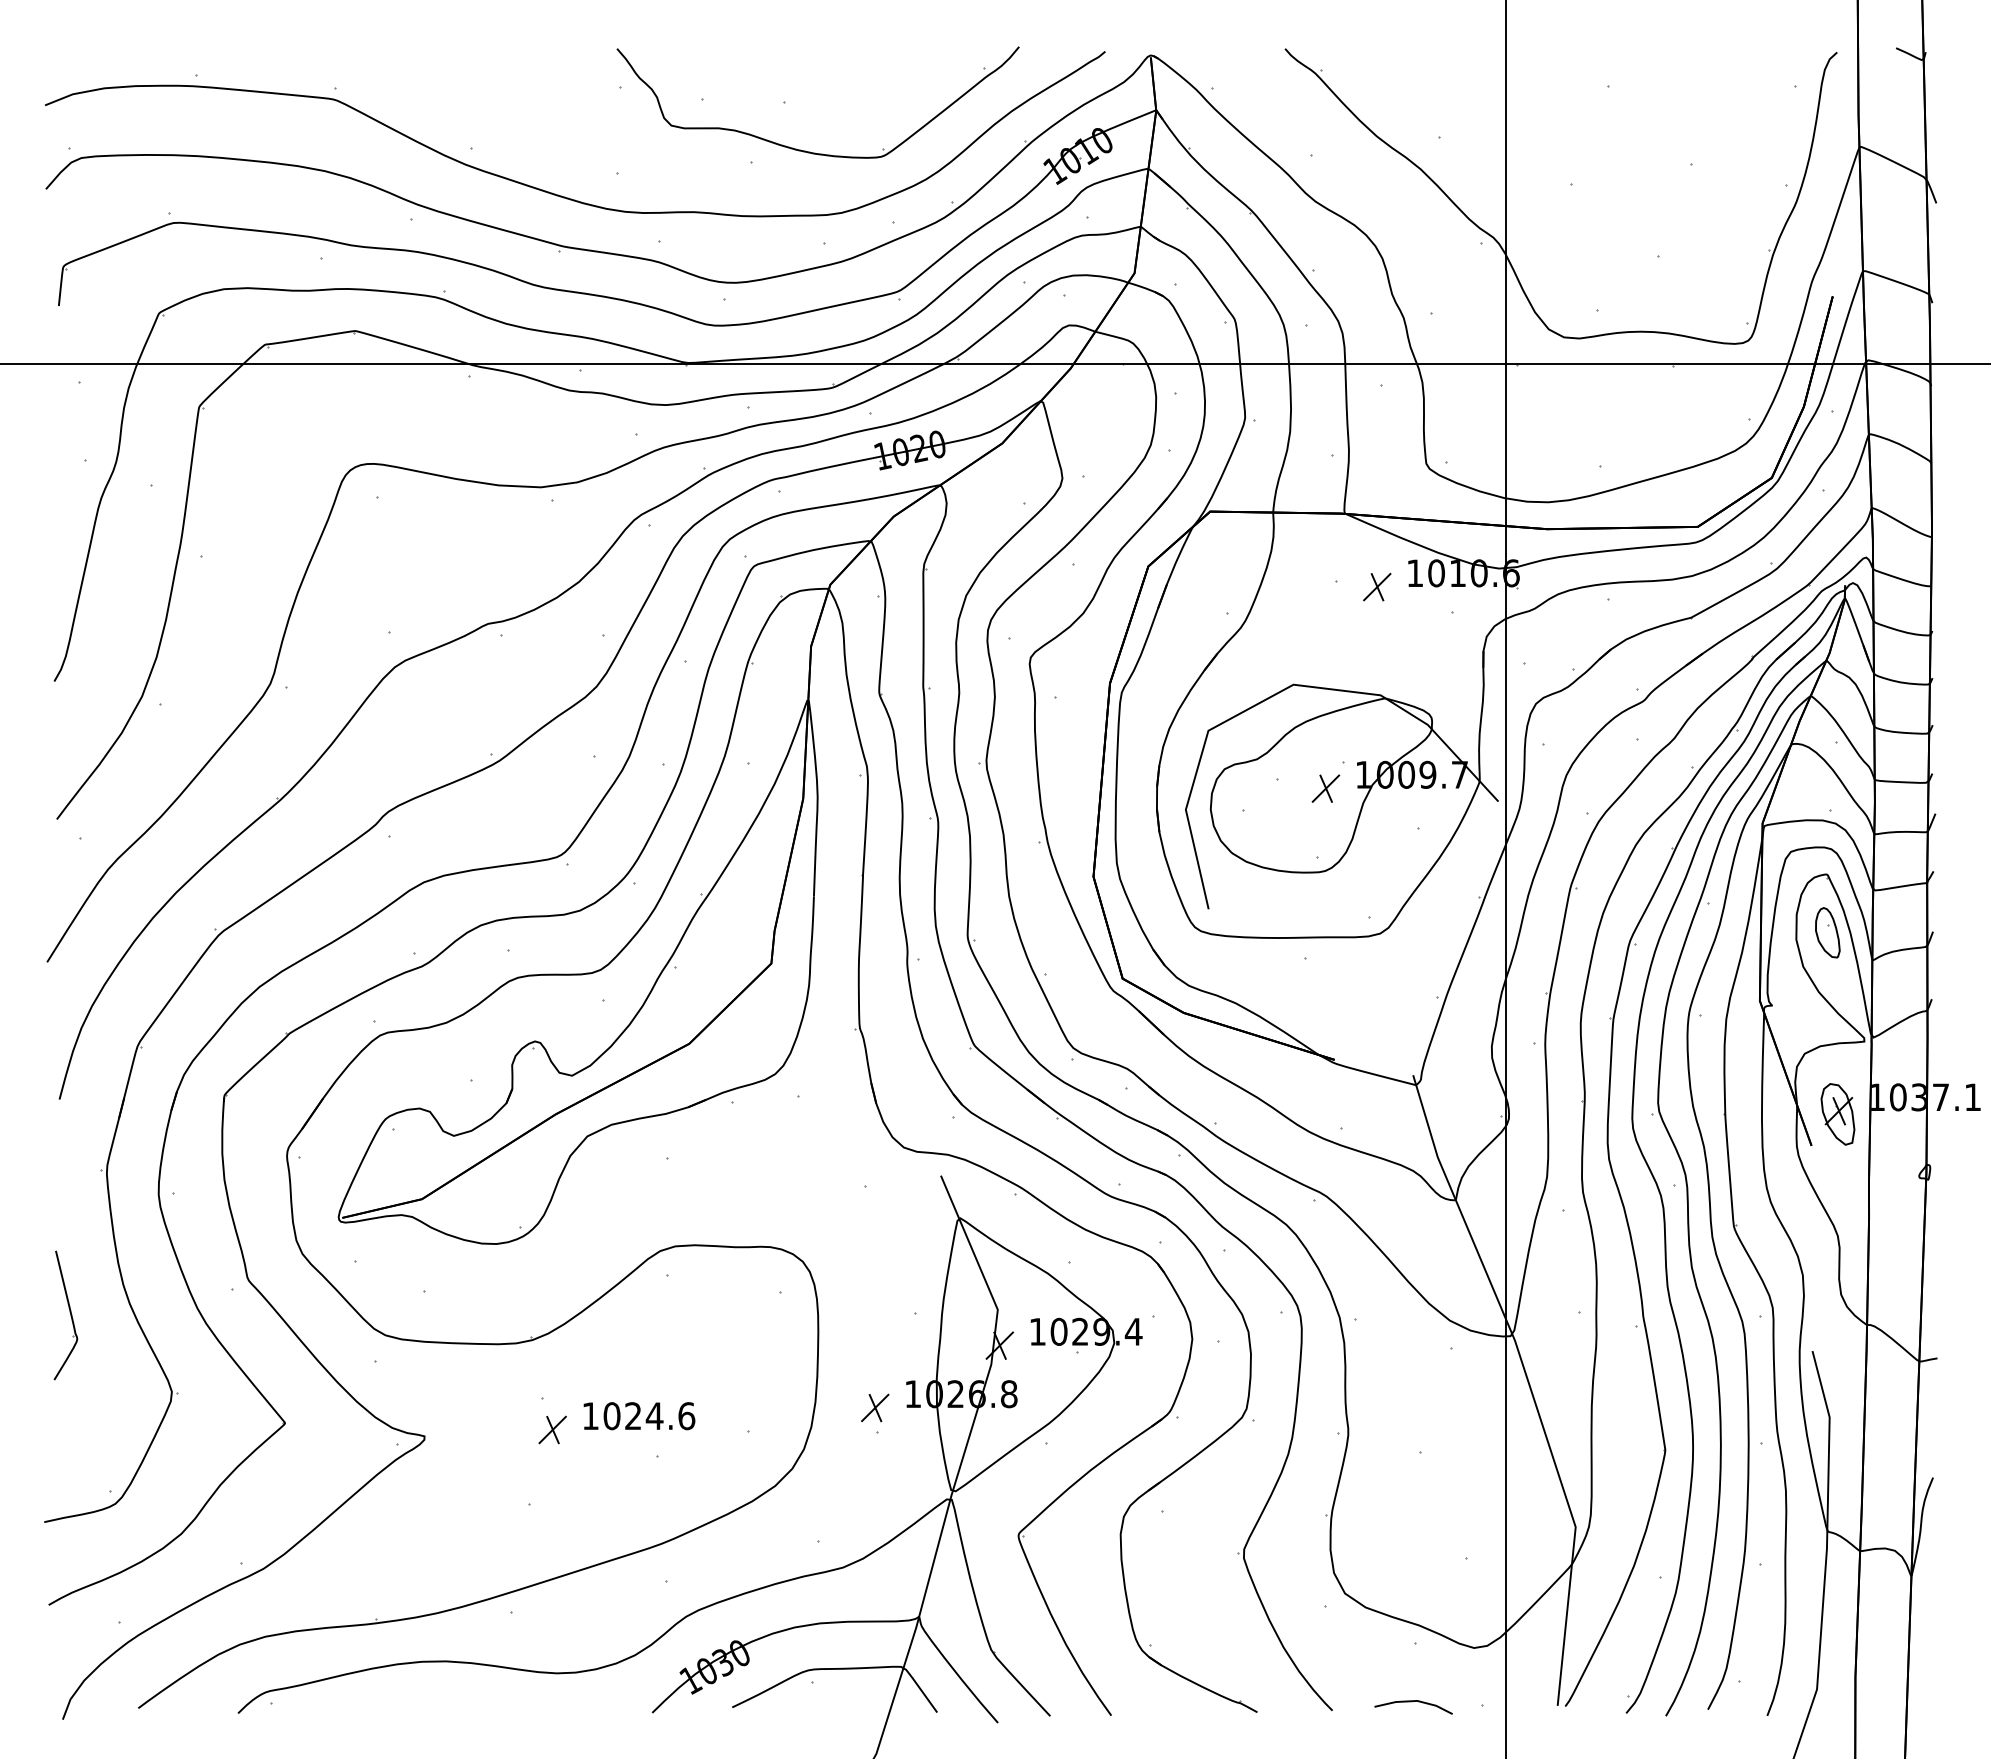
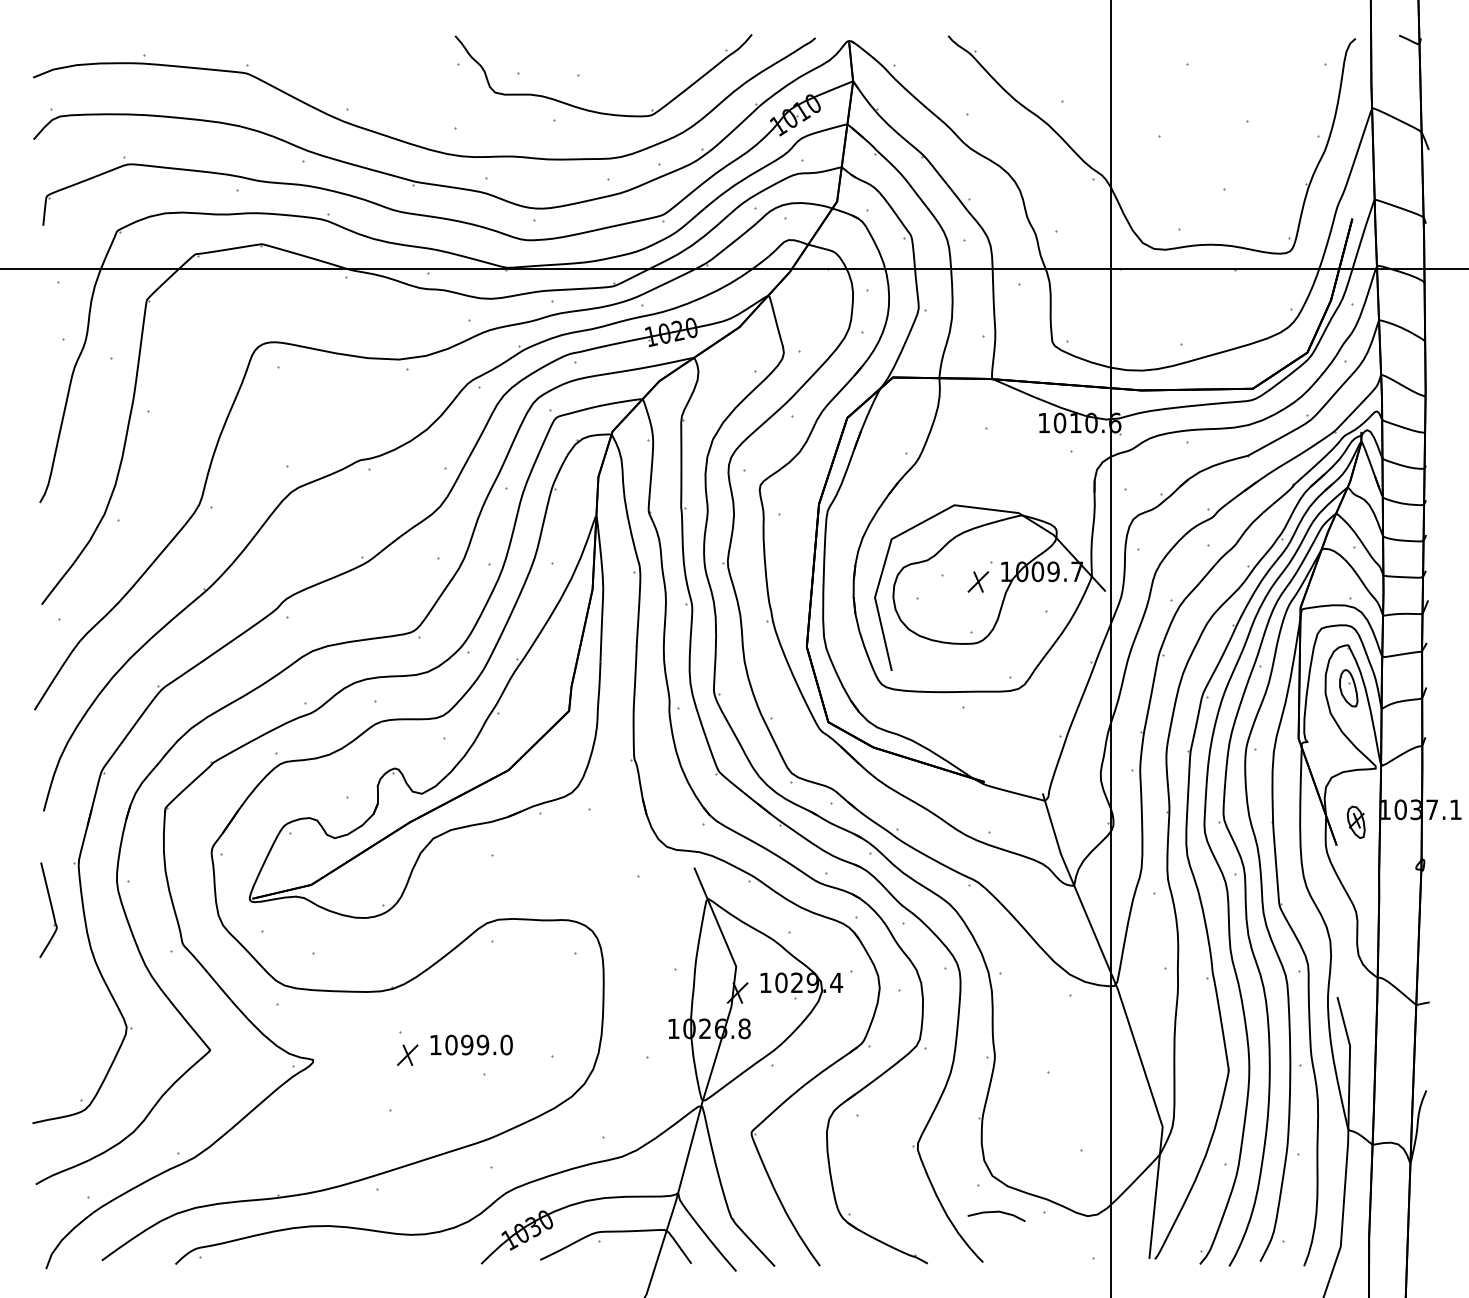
part: (1377, 586) -> (1016, 432), removed
part: (1837, 1114) -> (1355, 822), size x0.7
part: (65, 1315) -> (48, 910), moved
part: (875, 1407) -> (645, 1038), removed
text: (660, 1416) -> (487, 1045), 1024.6 -> 1099.0
line: (1412, 1702) -> (995, 1212), moved

